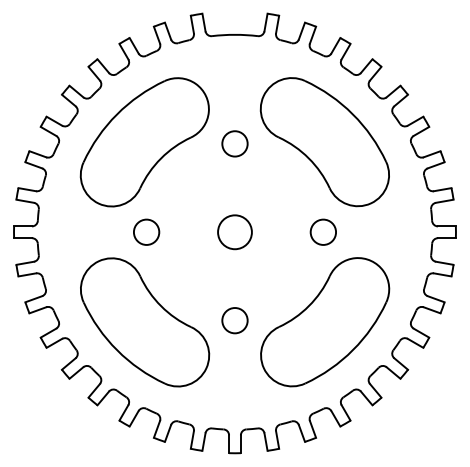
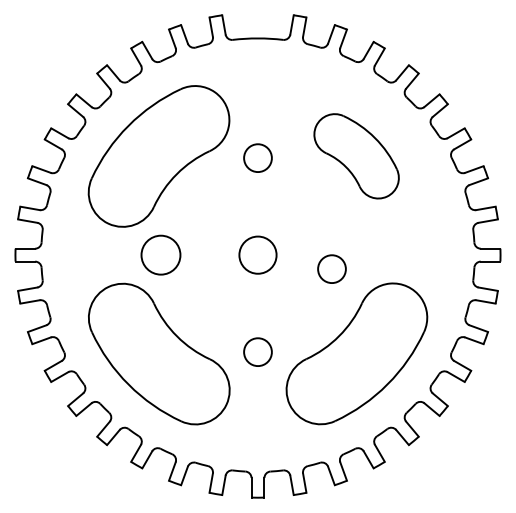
part: (324, 142) -> (356, 156), size x0.6
circle: (322, 231) -> (331, 268), moved
circle: (146, 232) -> (160, 255), size x1.4

